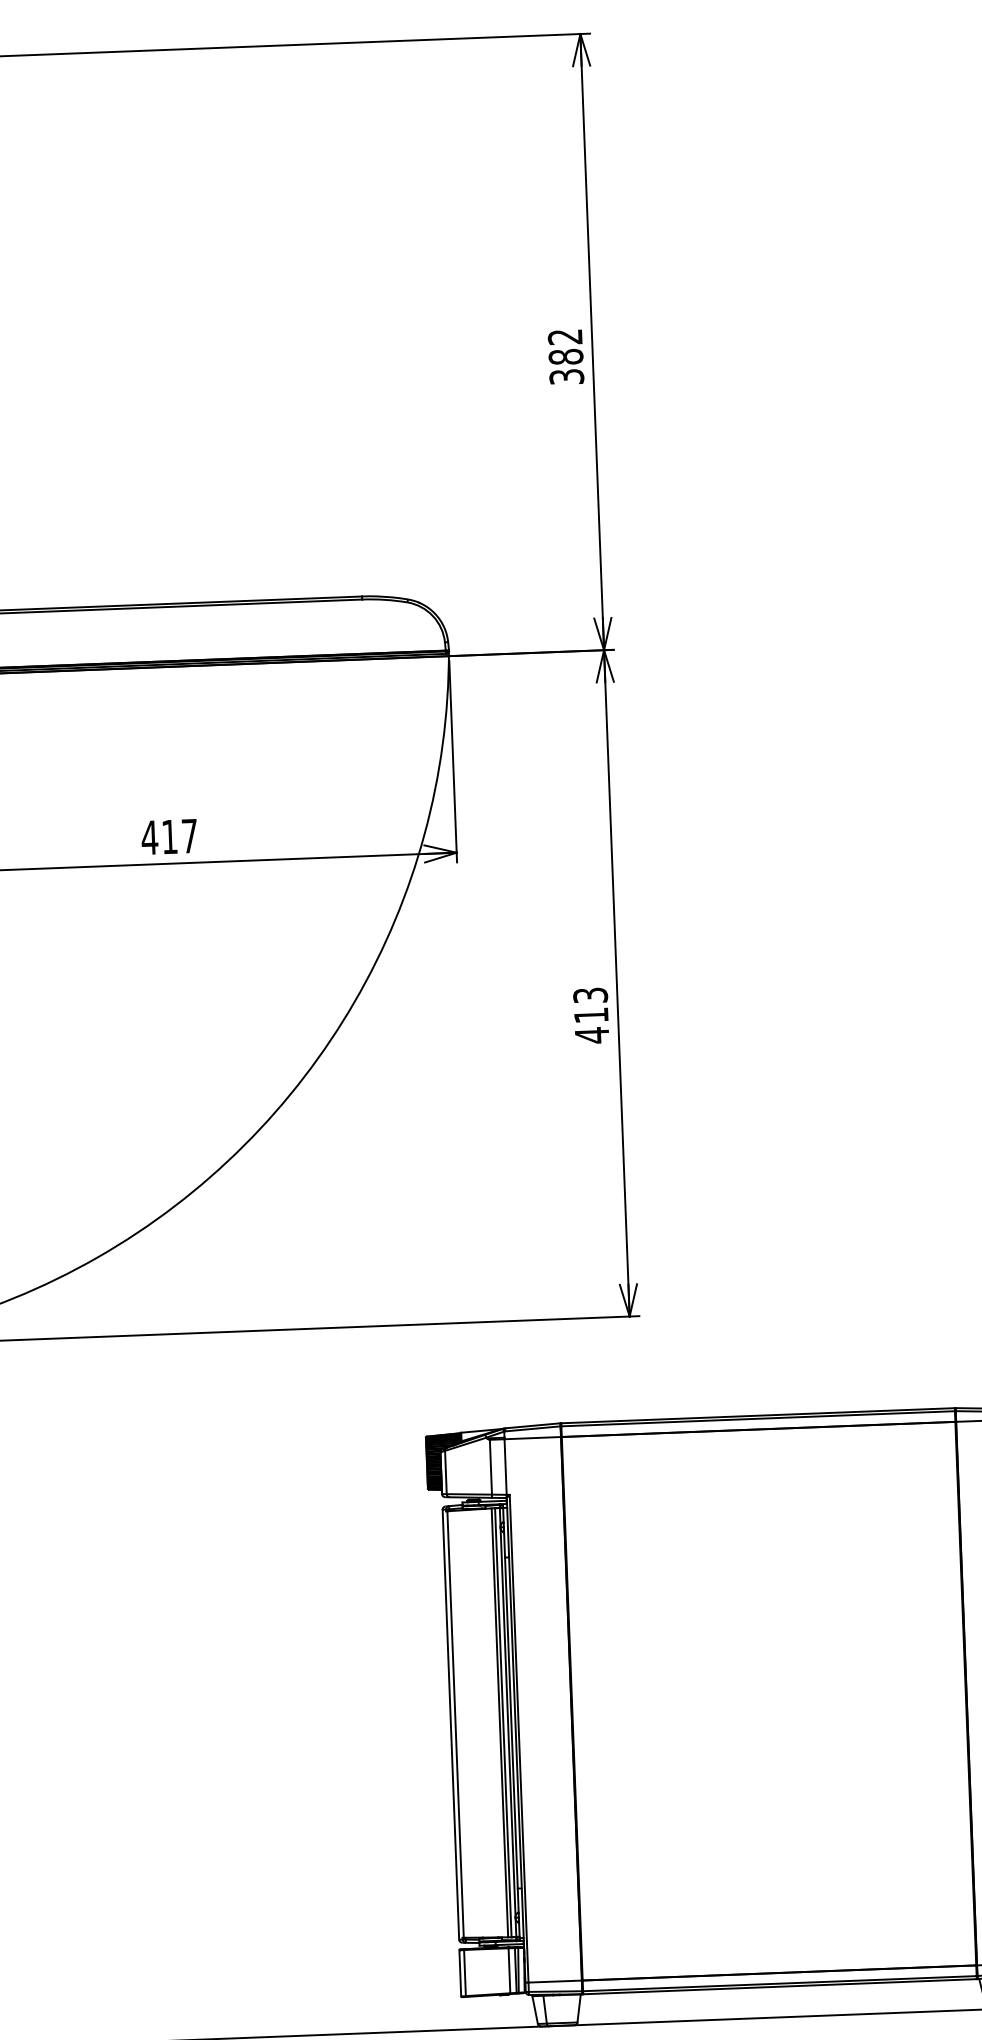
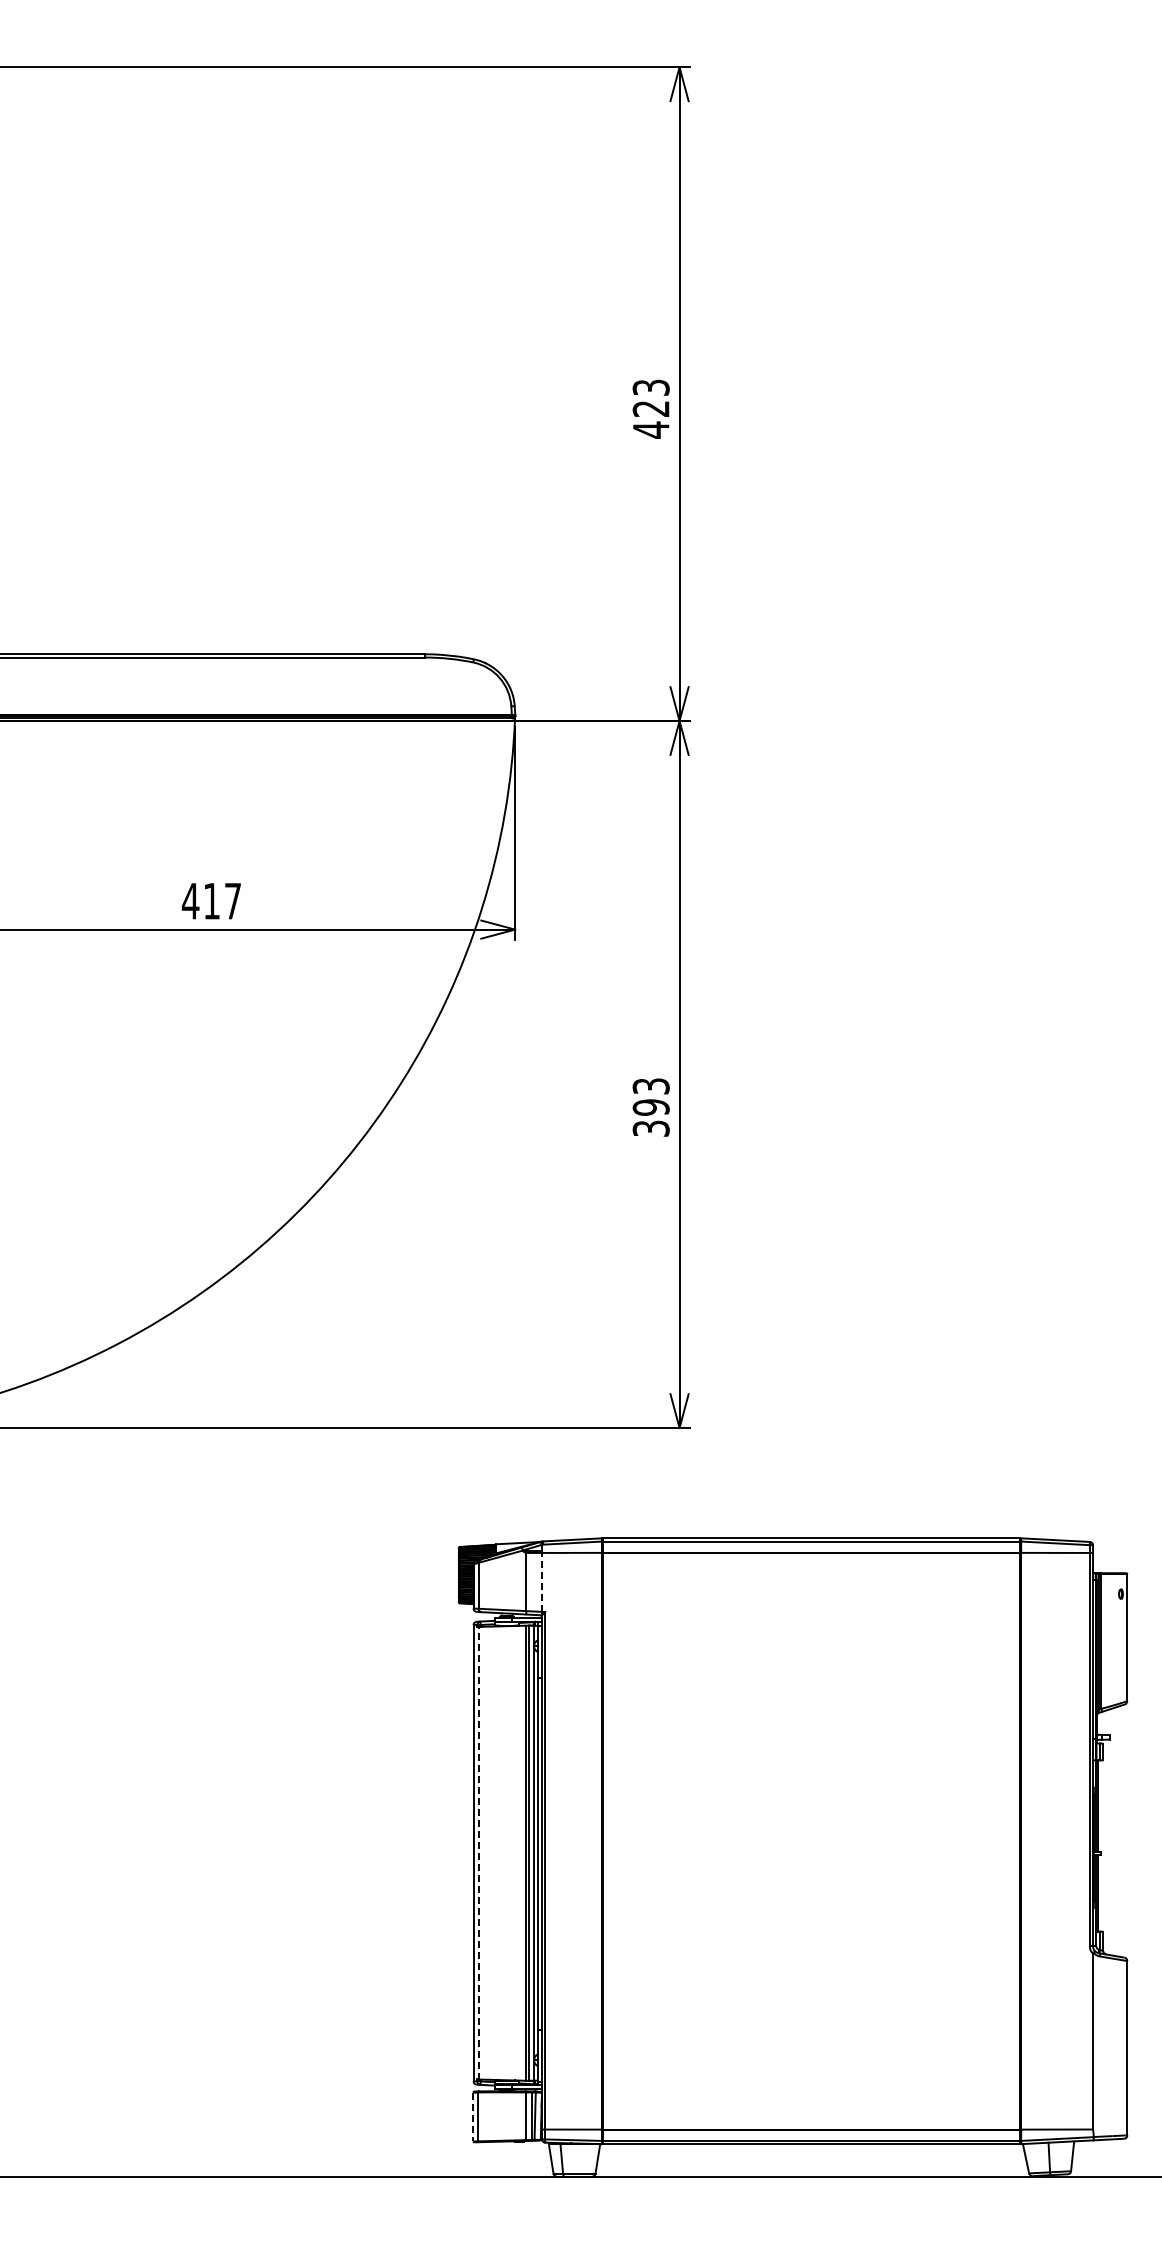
text: (565, 356) -> (650, 408), 382 -> 423
text: (591, 1025) -> (650, 1118), 413 -> 393
line: (506, 1466) -> (542, 1581), solid -> dashed
line: (455, 1723) -> (478, 1852), solid -> dashed
line: (460, 1973) -> (473, 2117), solid -> dashed

